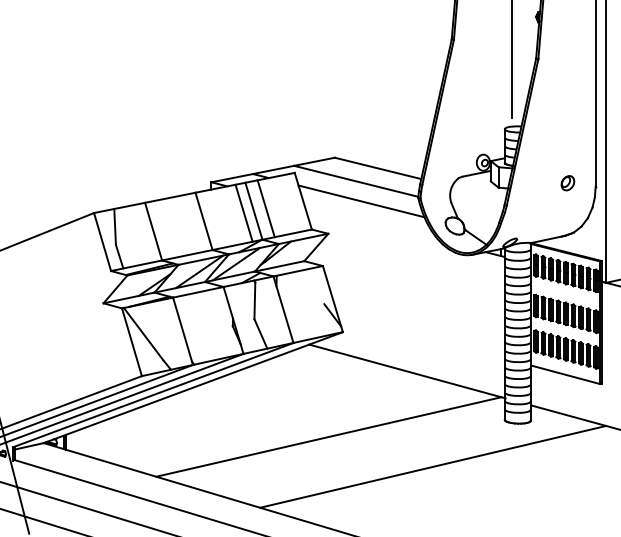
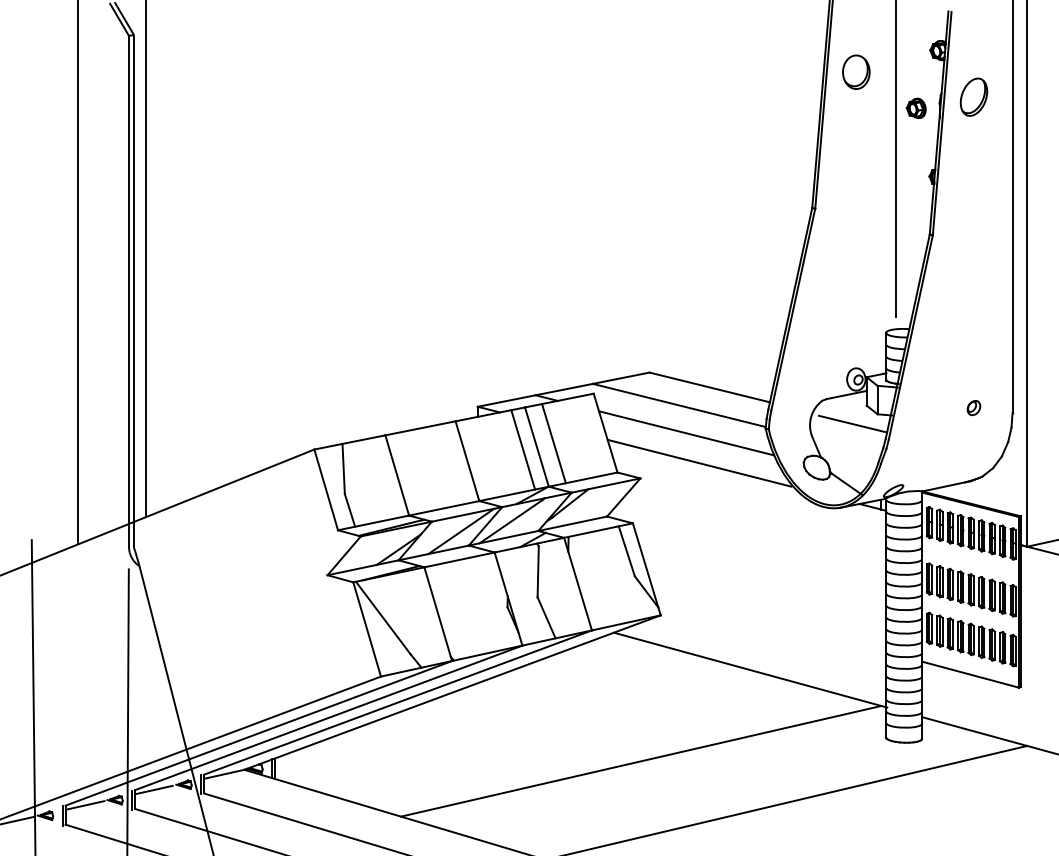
part: (567, 182) -> (973, 407), size x0.71
line: (480, 194) -> (852, 423), added
line: (370, 222) -> (699, 462), added
line: (318, 286) -> (626, 551), added

